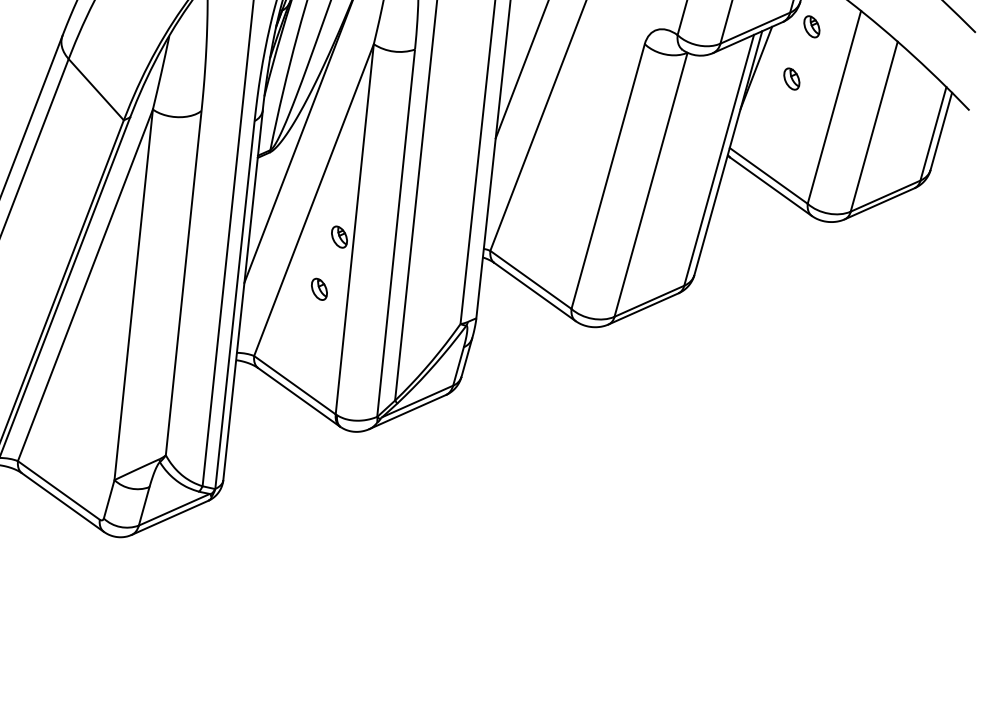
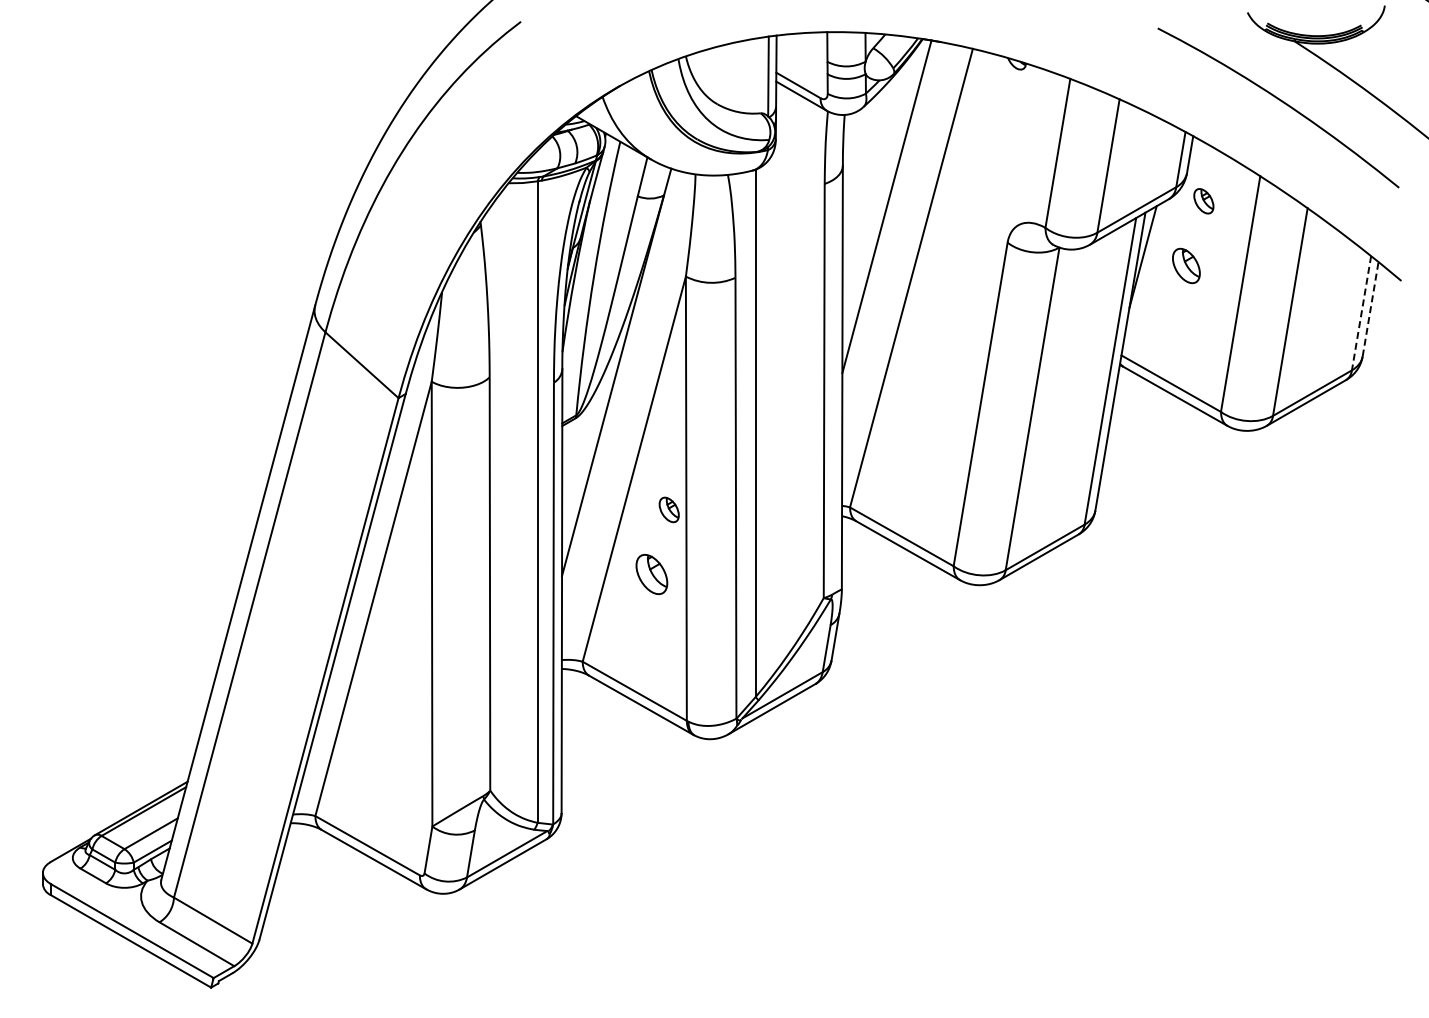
part: (791, 78) -> (1186, 265), size x1.4
line: (941, 131) -> (1370, 309), solid -> dashed
line: (933, 134) -> (1361, 313), solid -> dashed
part: (319, 289) -> (651, 574), size x1.6

